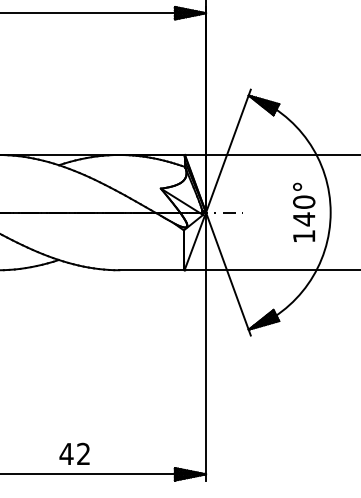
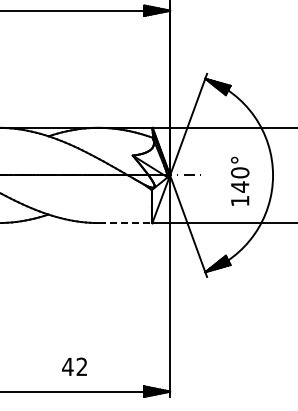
text: (304, 211) -> (240, 180), moved
line: (152, 270) -> (125, 223), solid -> dashed
text: (74, 453) -> (74, 366), moved

